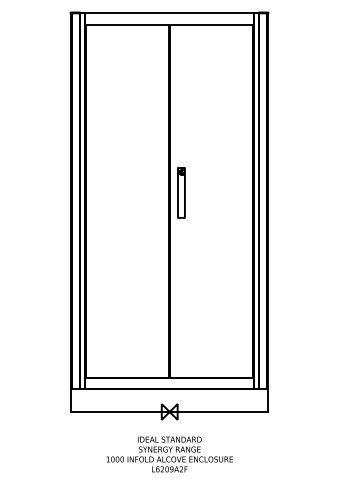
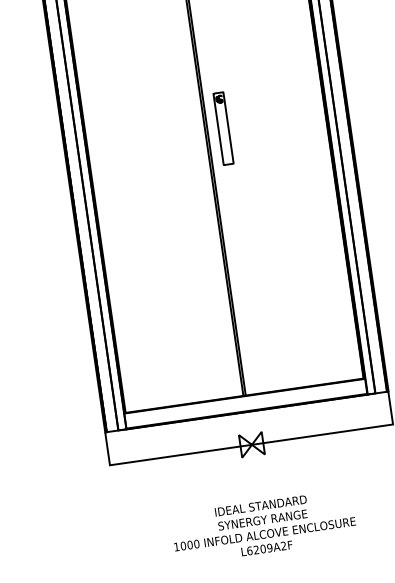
text: (169, 454) -> (263, 527), moved

